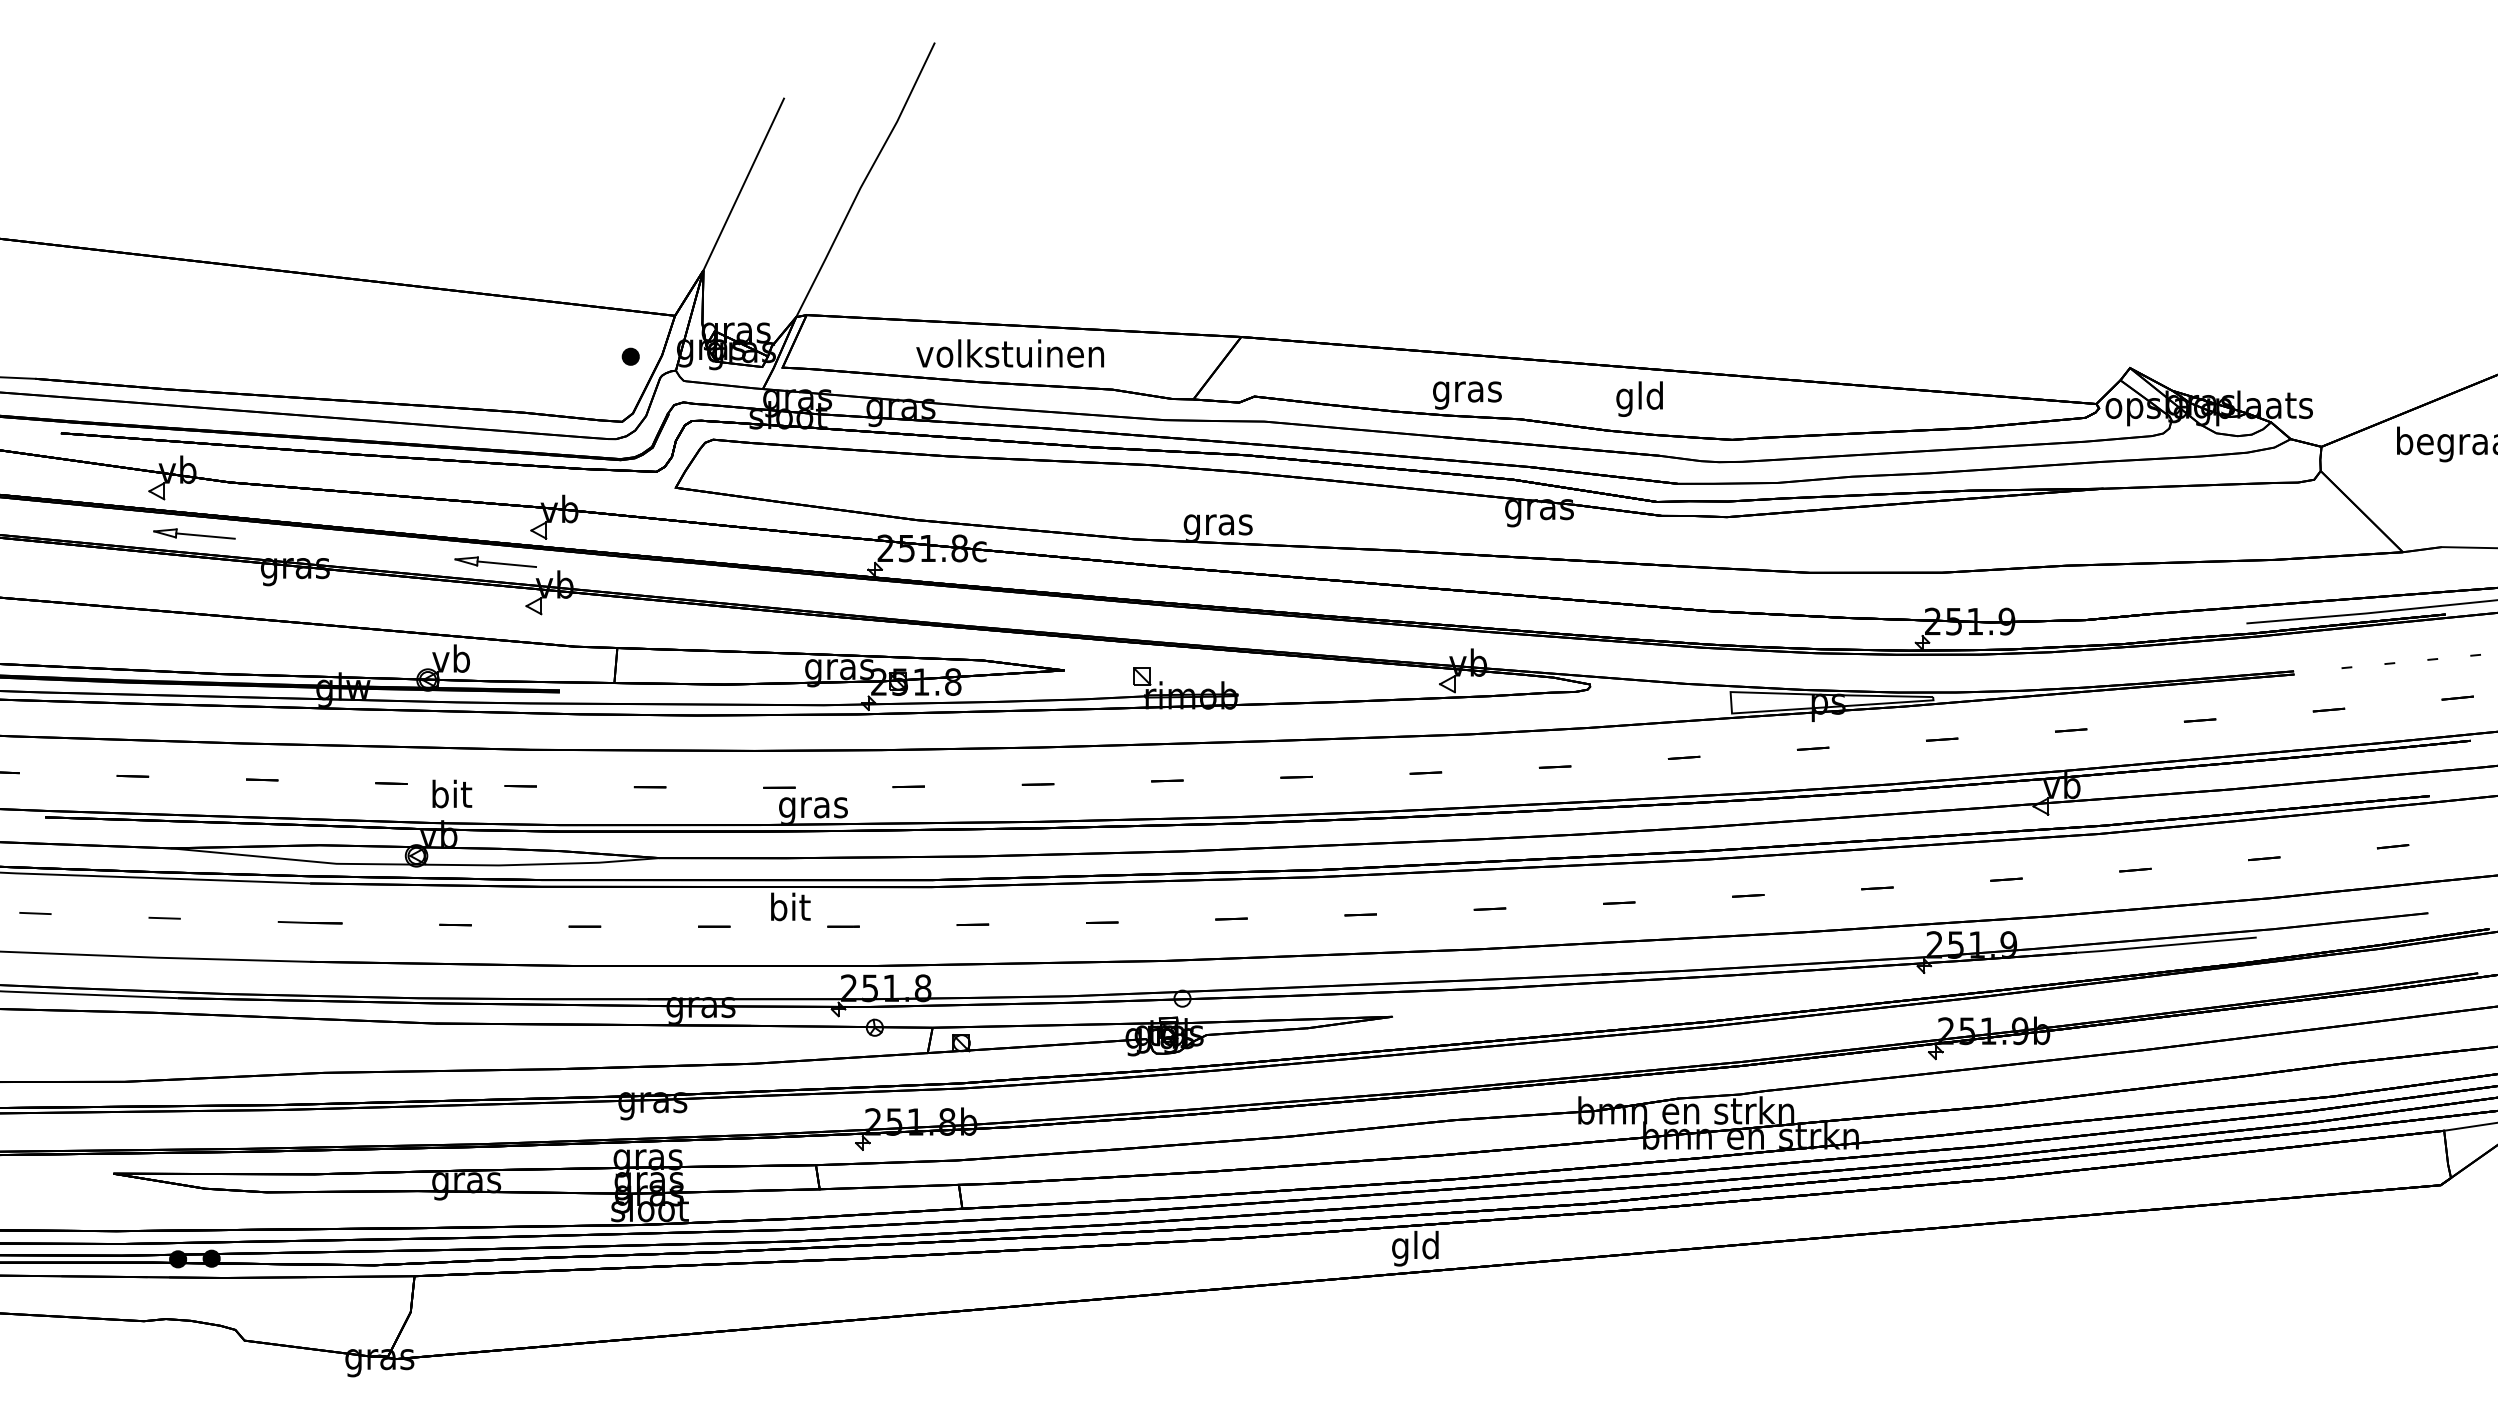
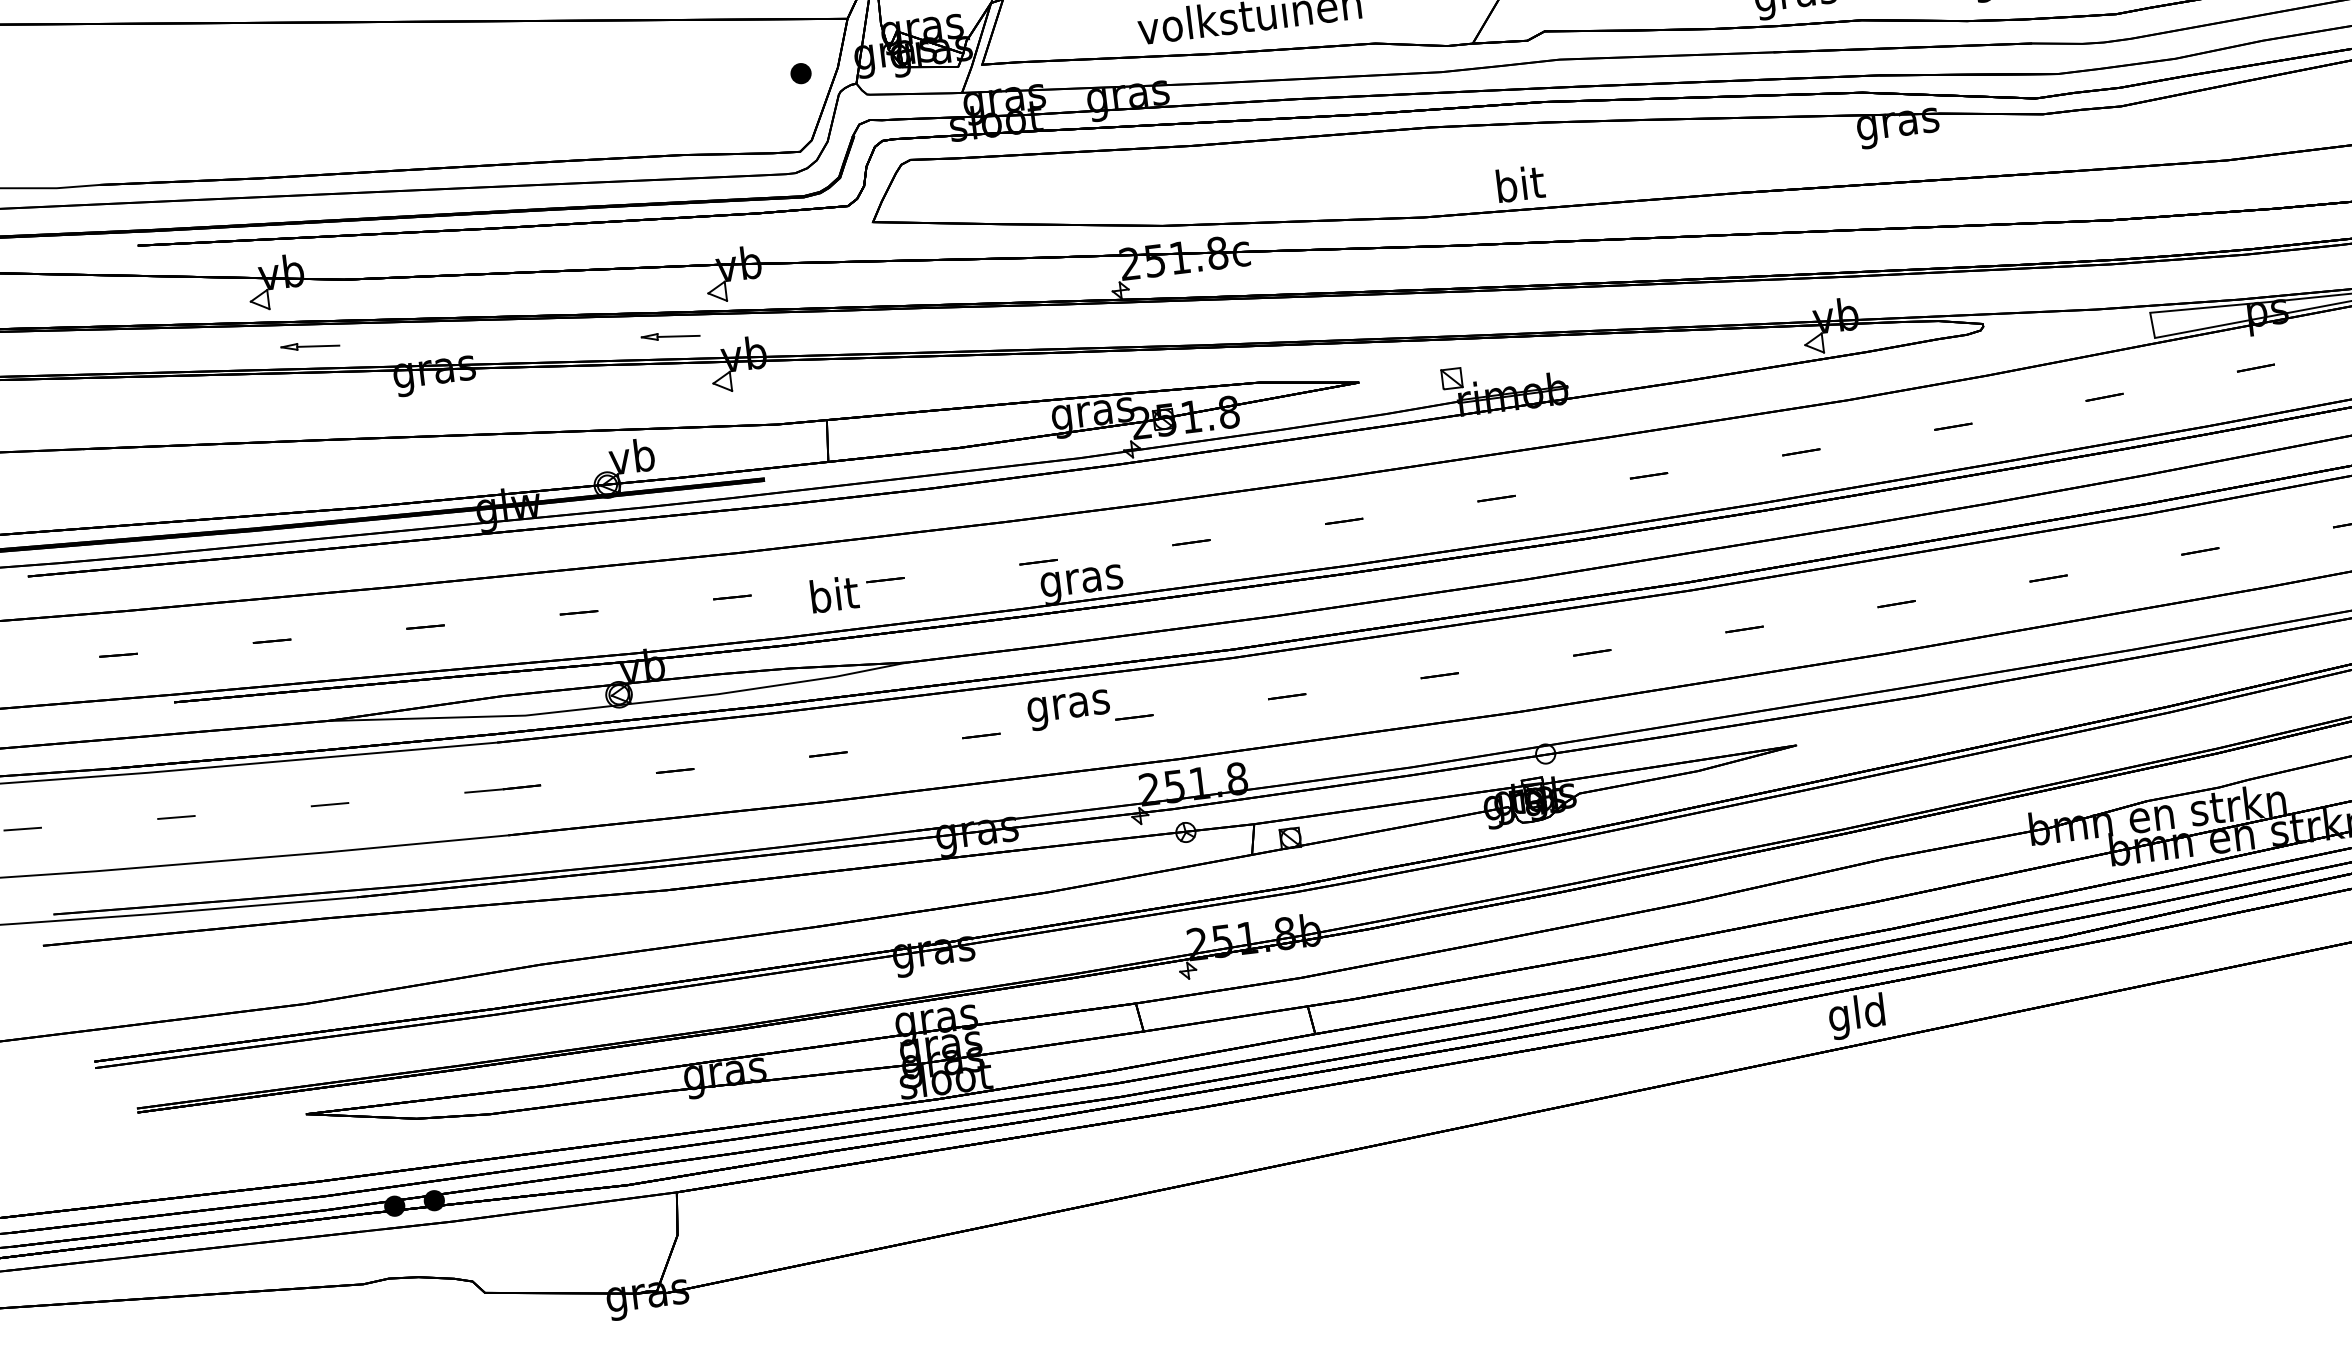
text: (1217, 523) -> (1519, 186), gras -> bit
part: (194, 533) -> (310, 345), size x0.6
part: (495, 561) -> (670, 335), size x0.6
text: (452, 793) -> (834, 593), moved
text: (789, 910) -> (1068, 705), bit -> gras

